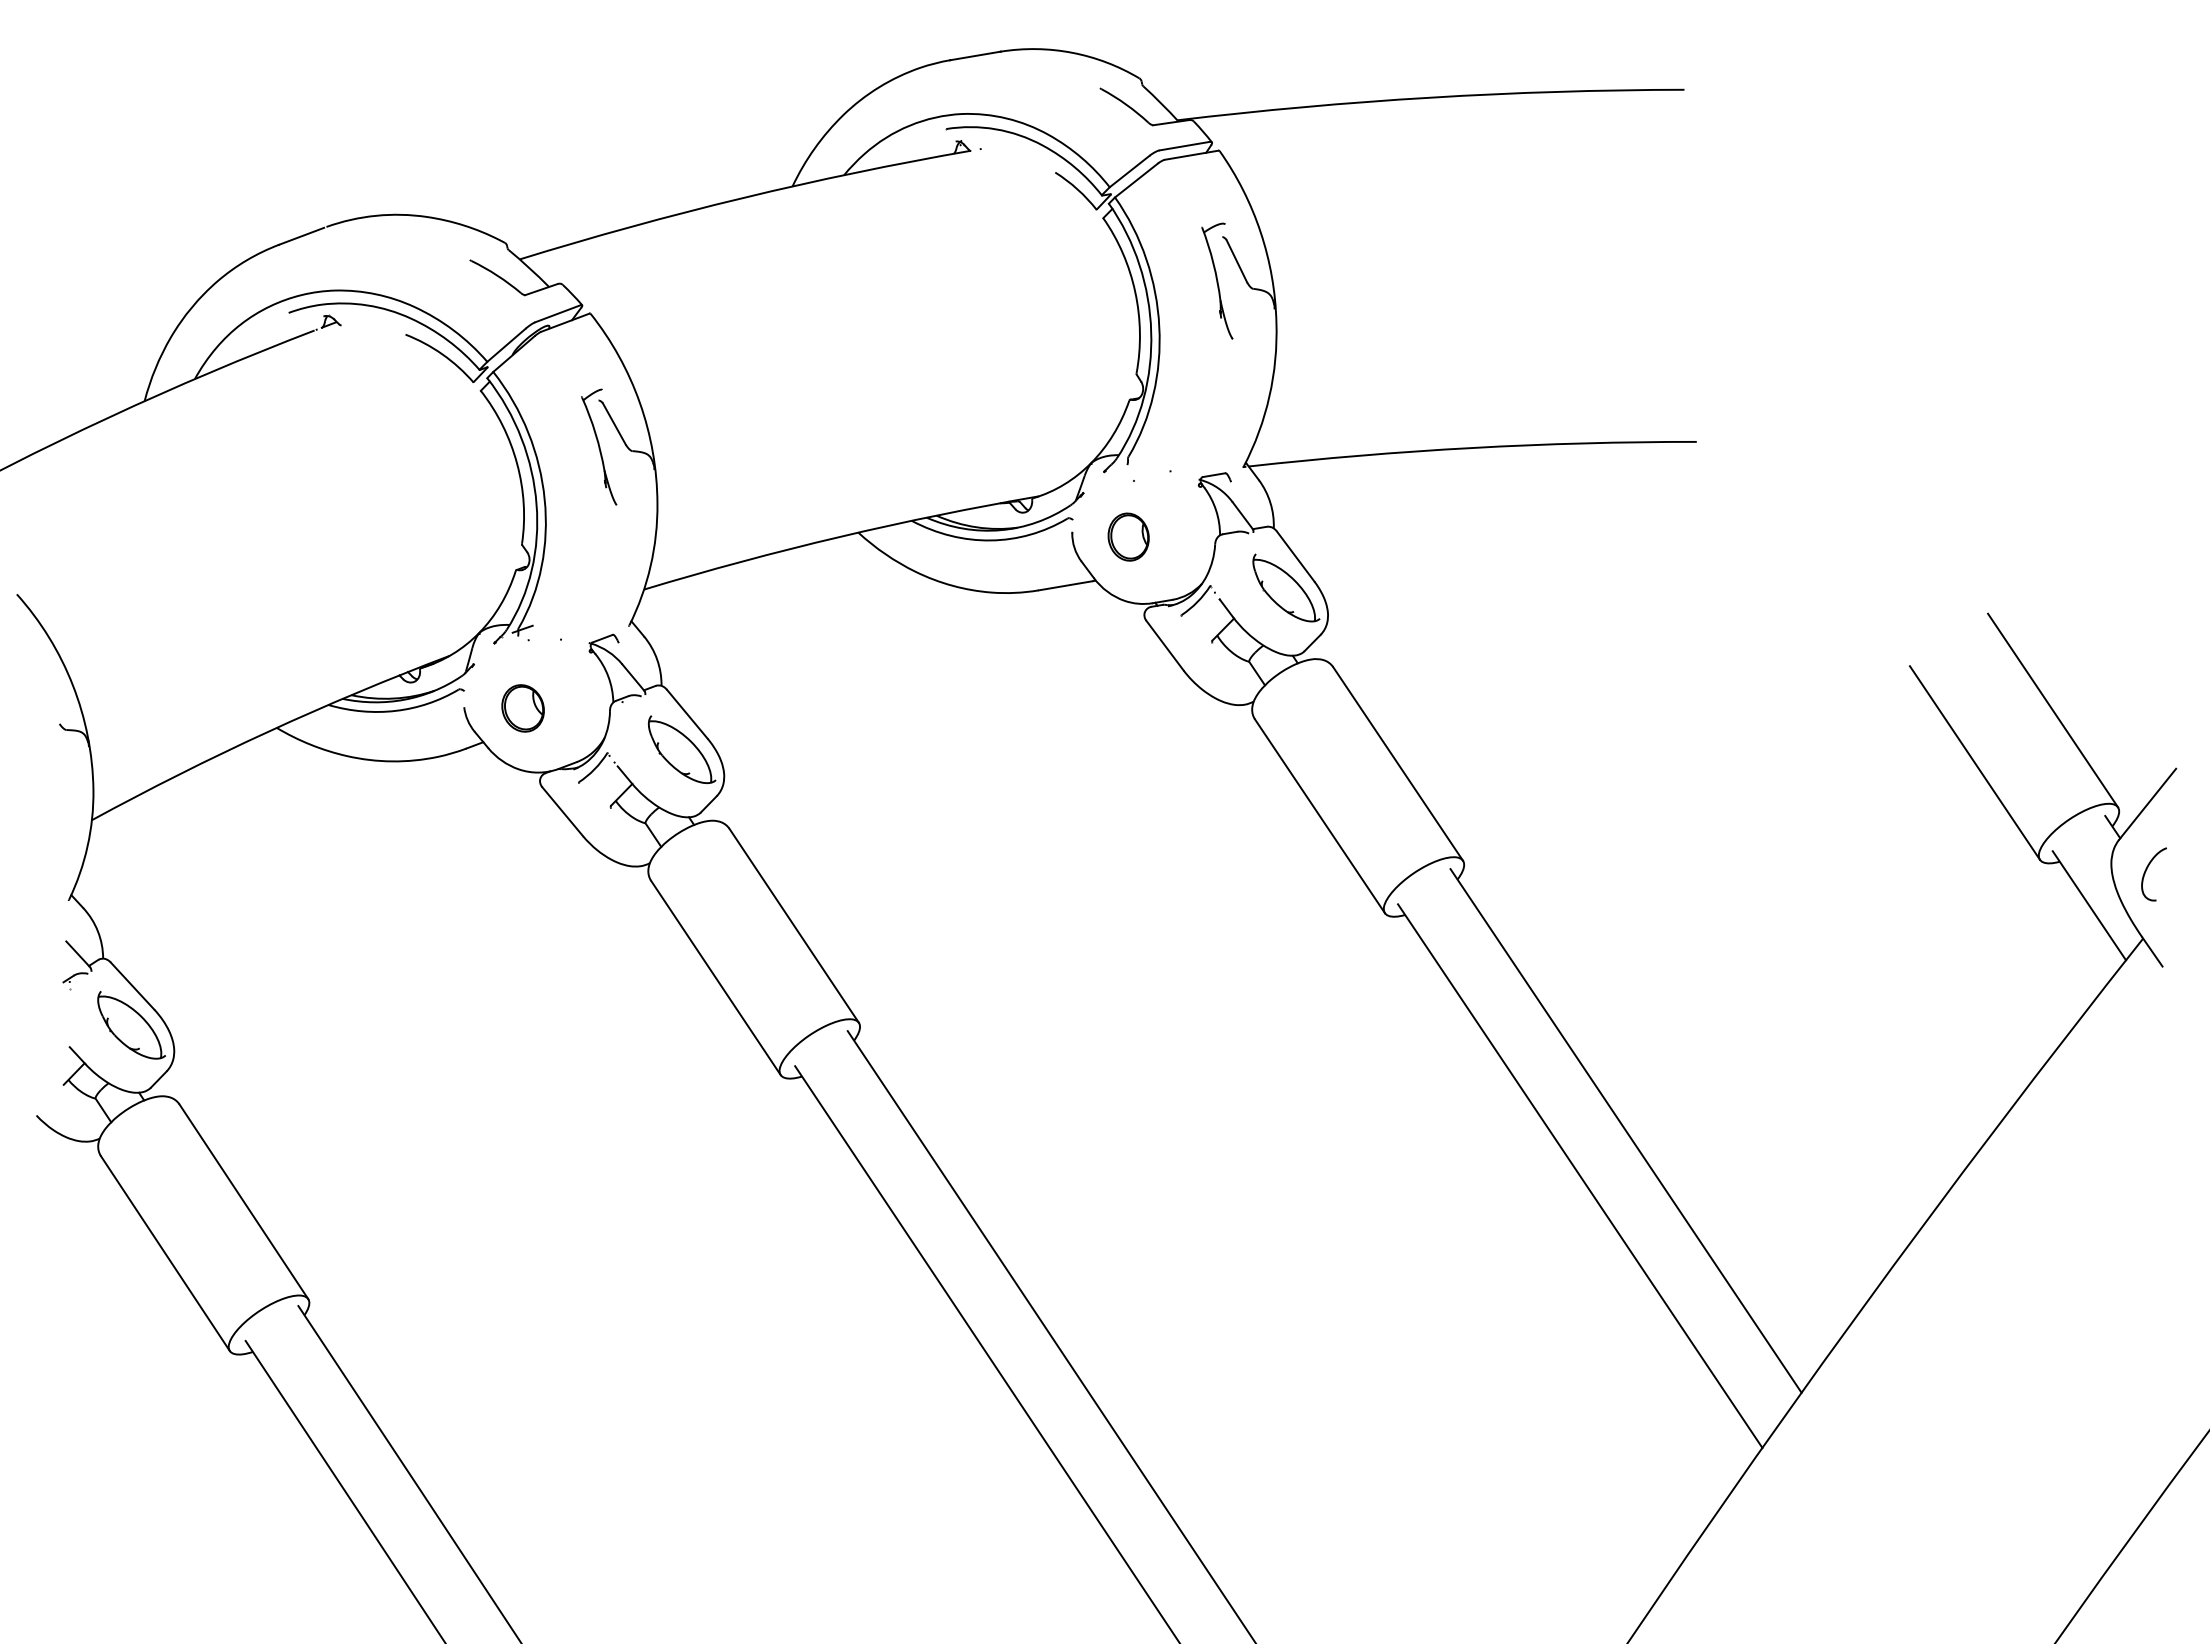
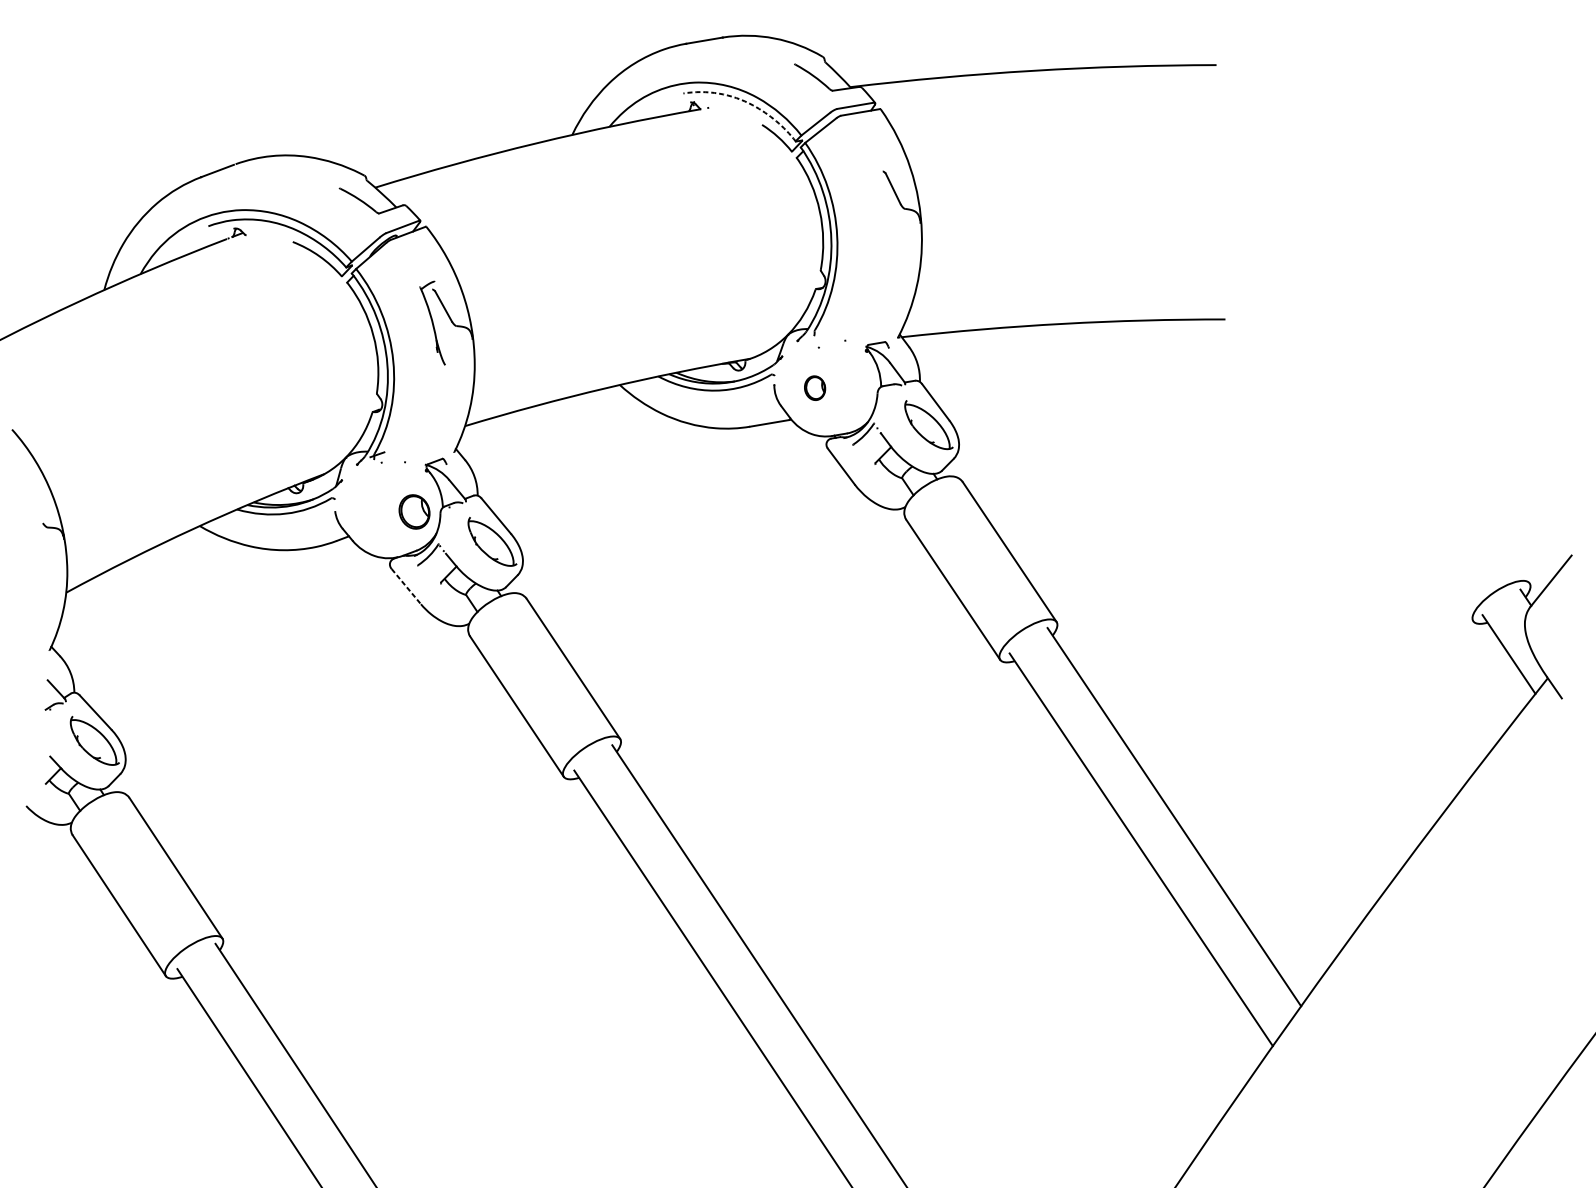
line: (1032, 140) -> (745, 101), solid -> dashed
part: (1217, 280) -> (879, 202), removed
part: (1128, 536) -> (814, 387), size x0.7
part: (522, 708) -> (414, 512), moved
line: (2053, 710) -> (1483, 513), removed
line: (1974, 762) -> (1426, 551), removed
line: (562, 811) -> (406, 586), solid -> dashed
curve: (2146, 871) -> (1550, 629), removed

